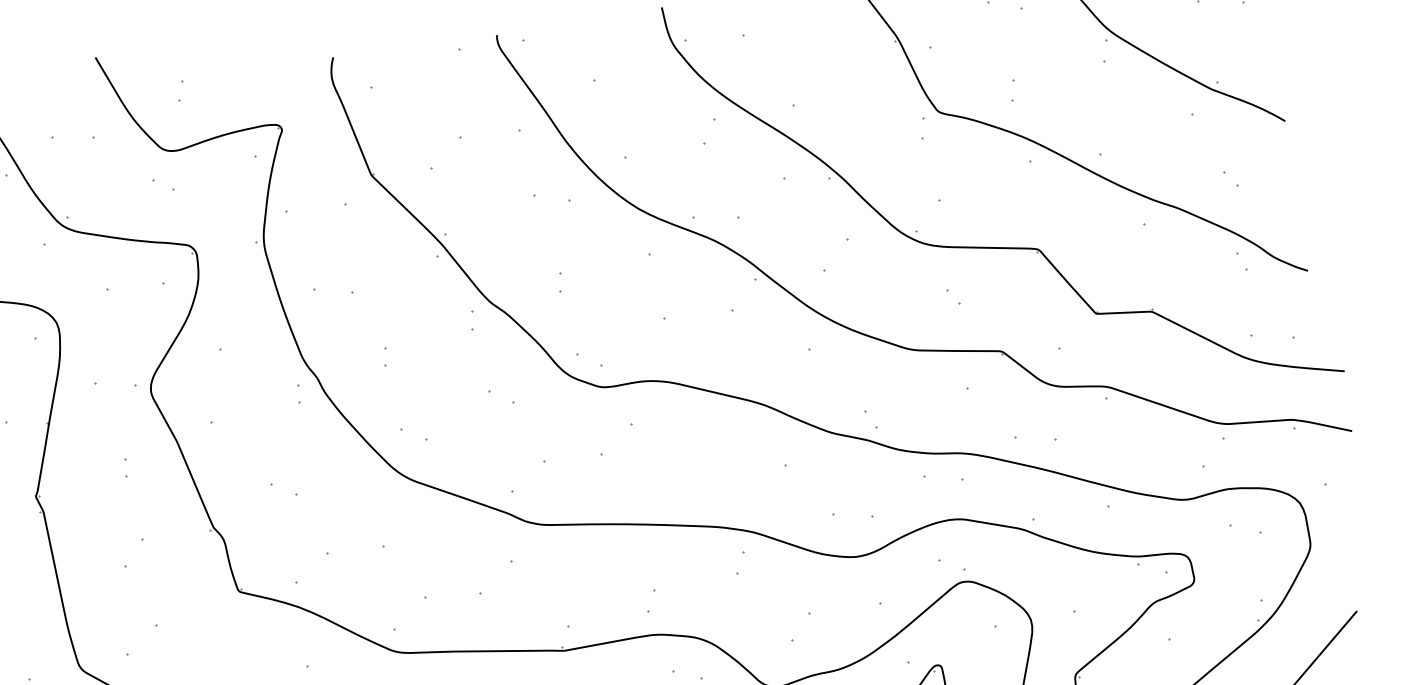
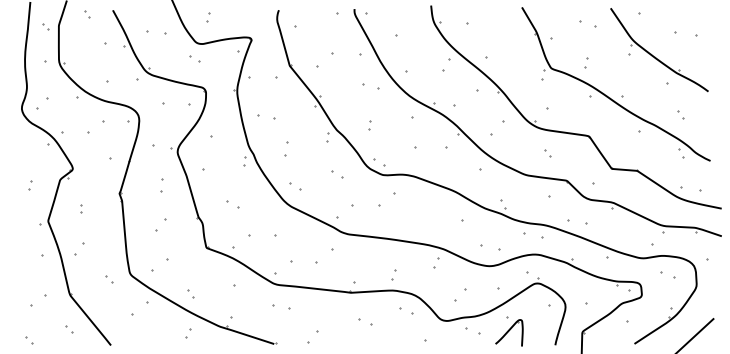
part: (386, 357) -> (286, 149), size x1.6
part: (126, 467) -> (162, 185), size x1.6

